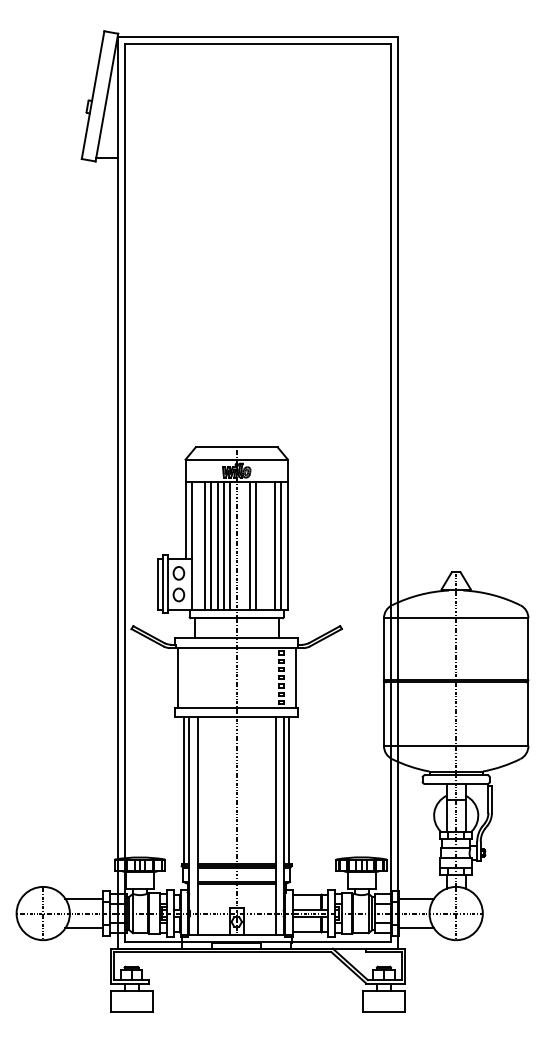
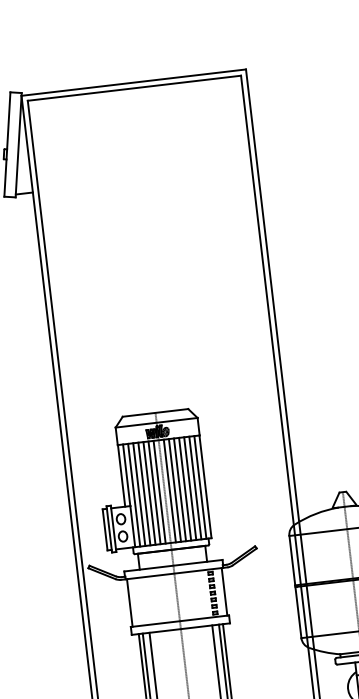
line: (198, 545) -> (134, 495), added
line: (243, 545) -> (170, 490), added
line: (262, 545) -> (185, 489), added
line: (268, 545) -> (190, 488), added

